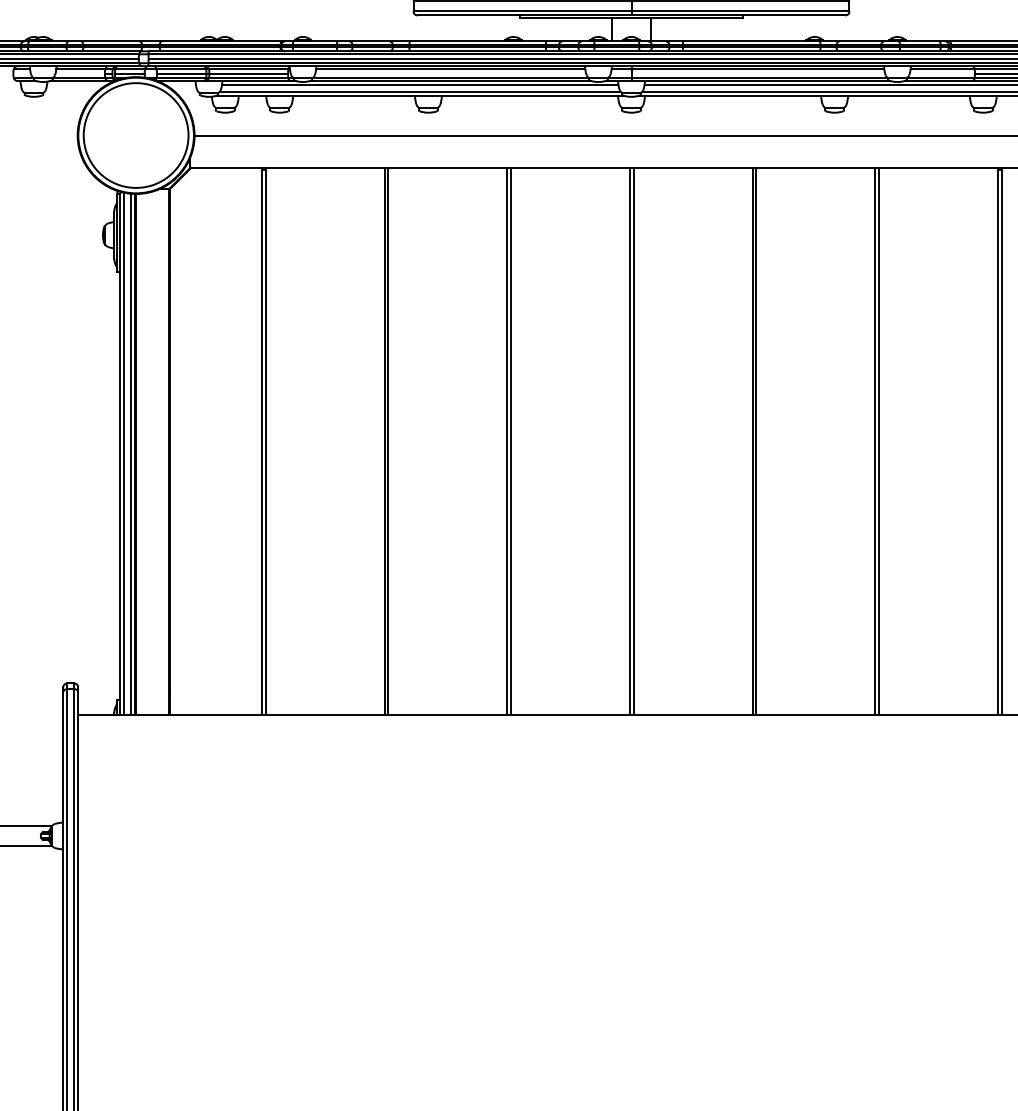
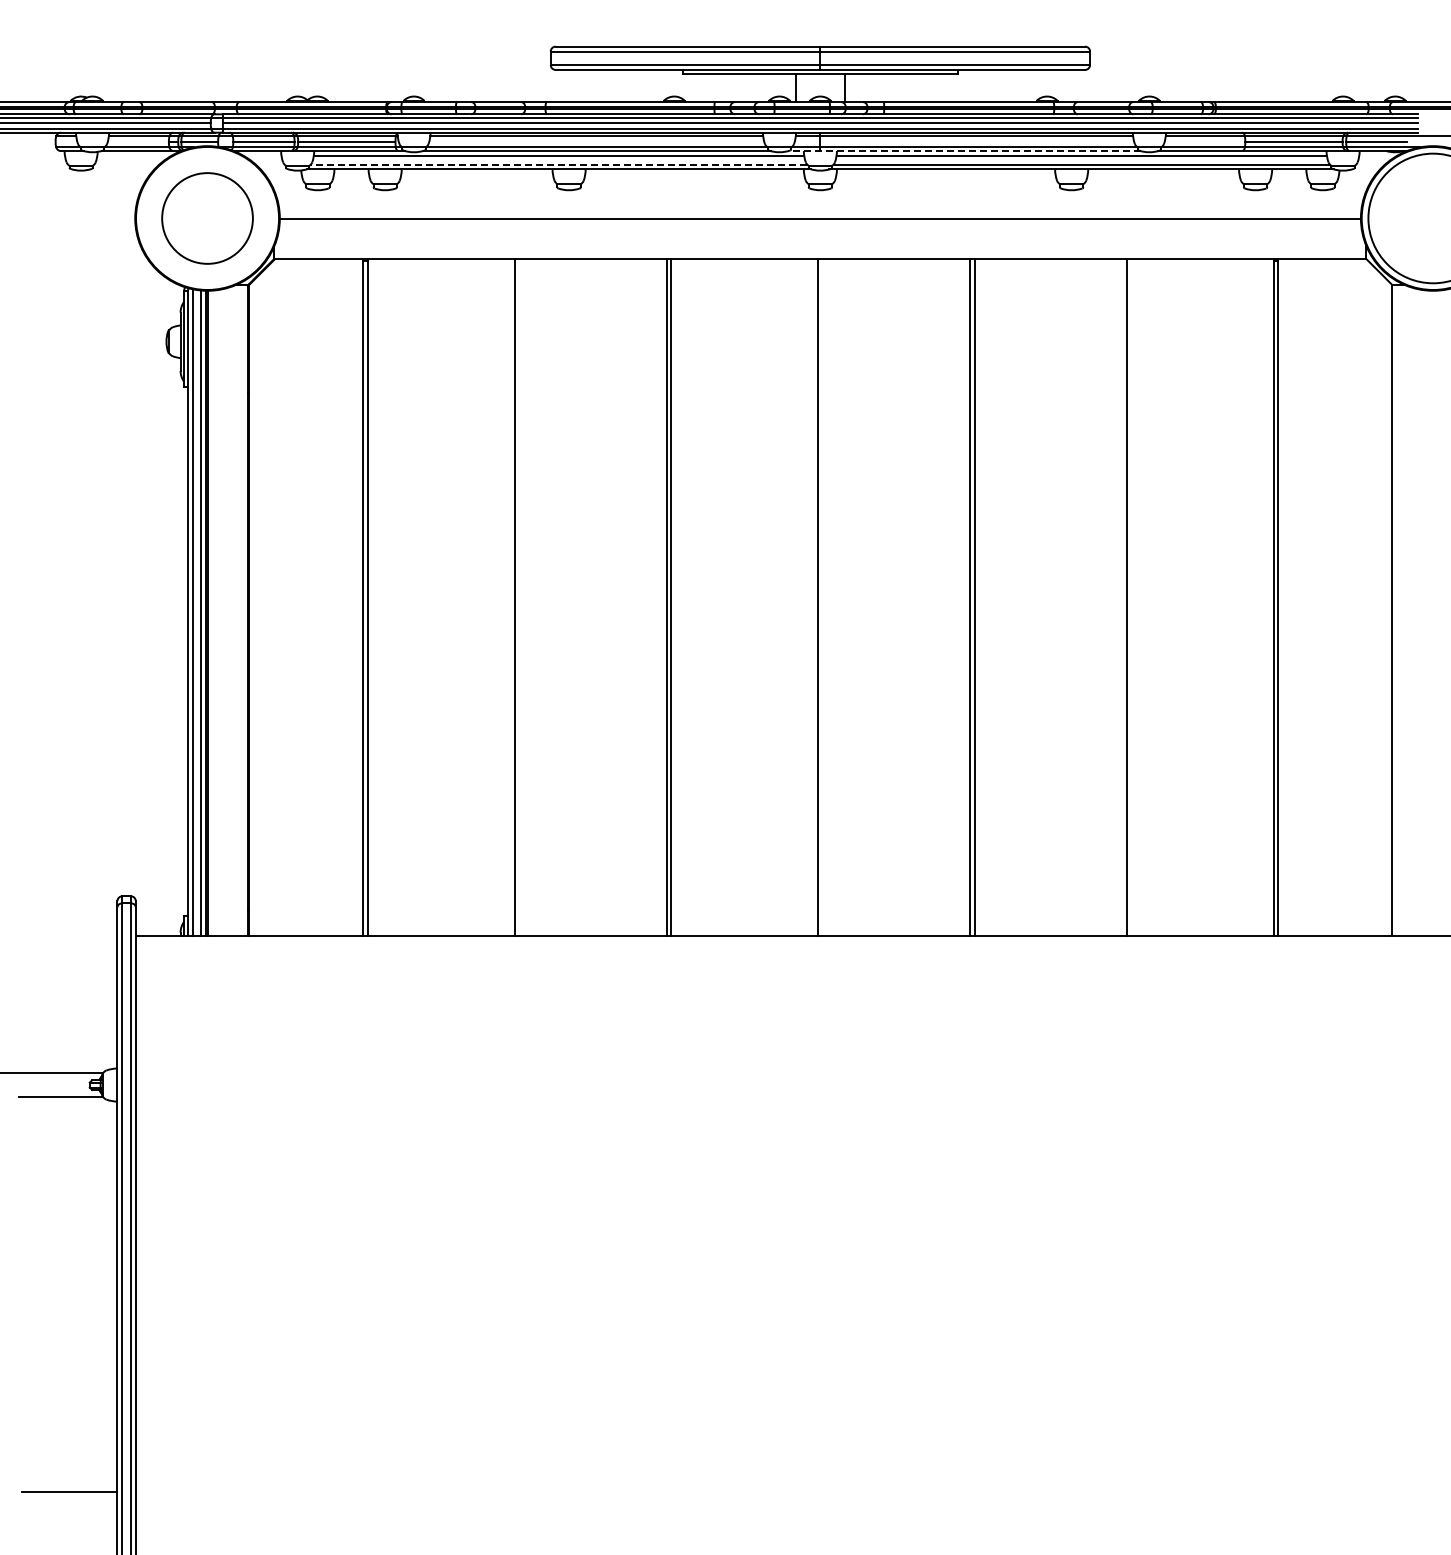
line: (747, 81) -> (963, 151), solid -> dashed
line: (419, 91) -> (558, 164), solid -> dashed
circle: (136, 135) -> (207, 218), size x0.7
line: (388, 441) -> (519, 597), removed
line: (634, 441) -> (823, 597), removed
line: (874, 441) -> (1121, 597), removed

